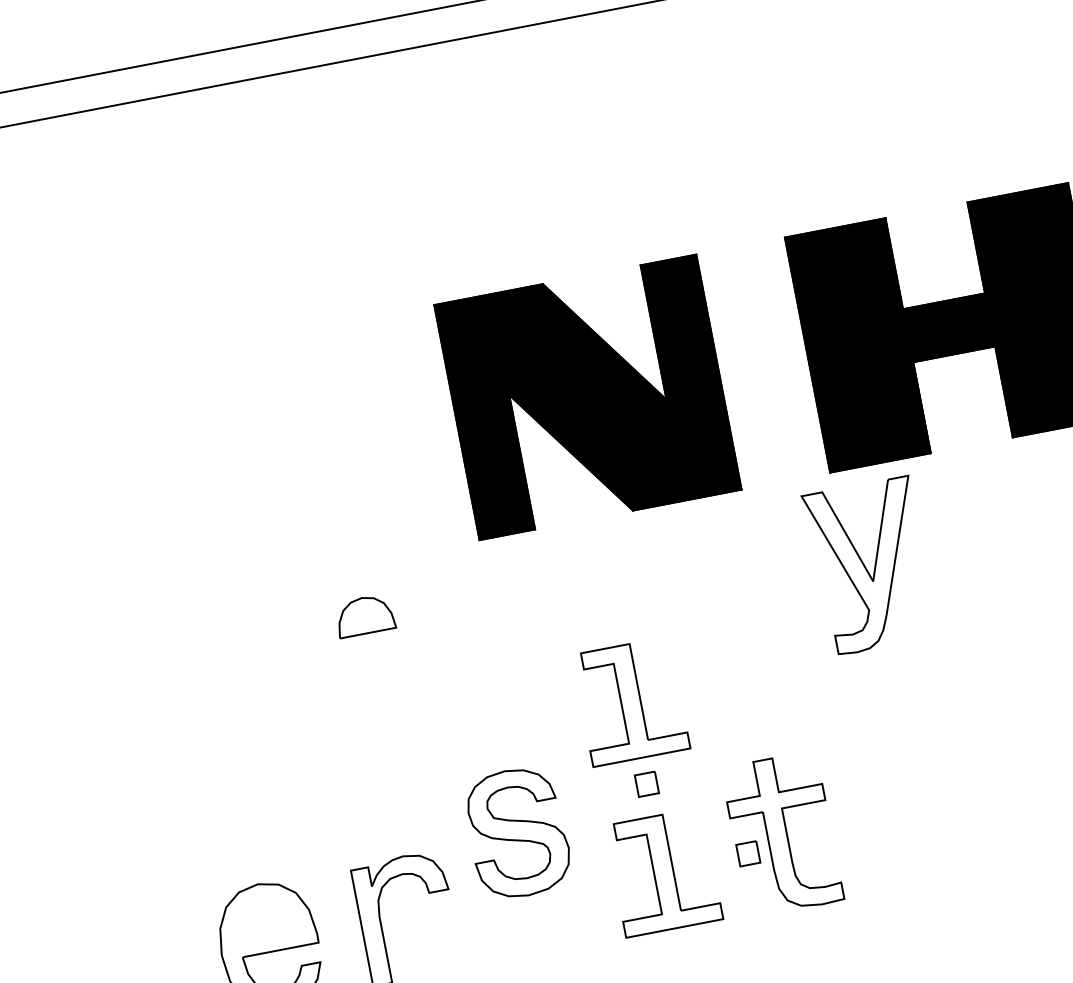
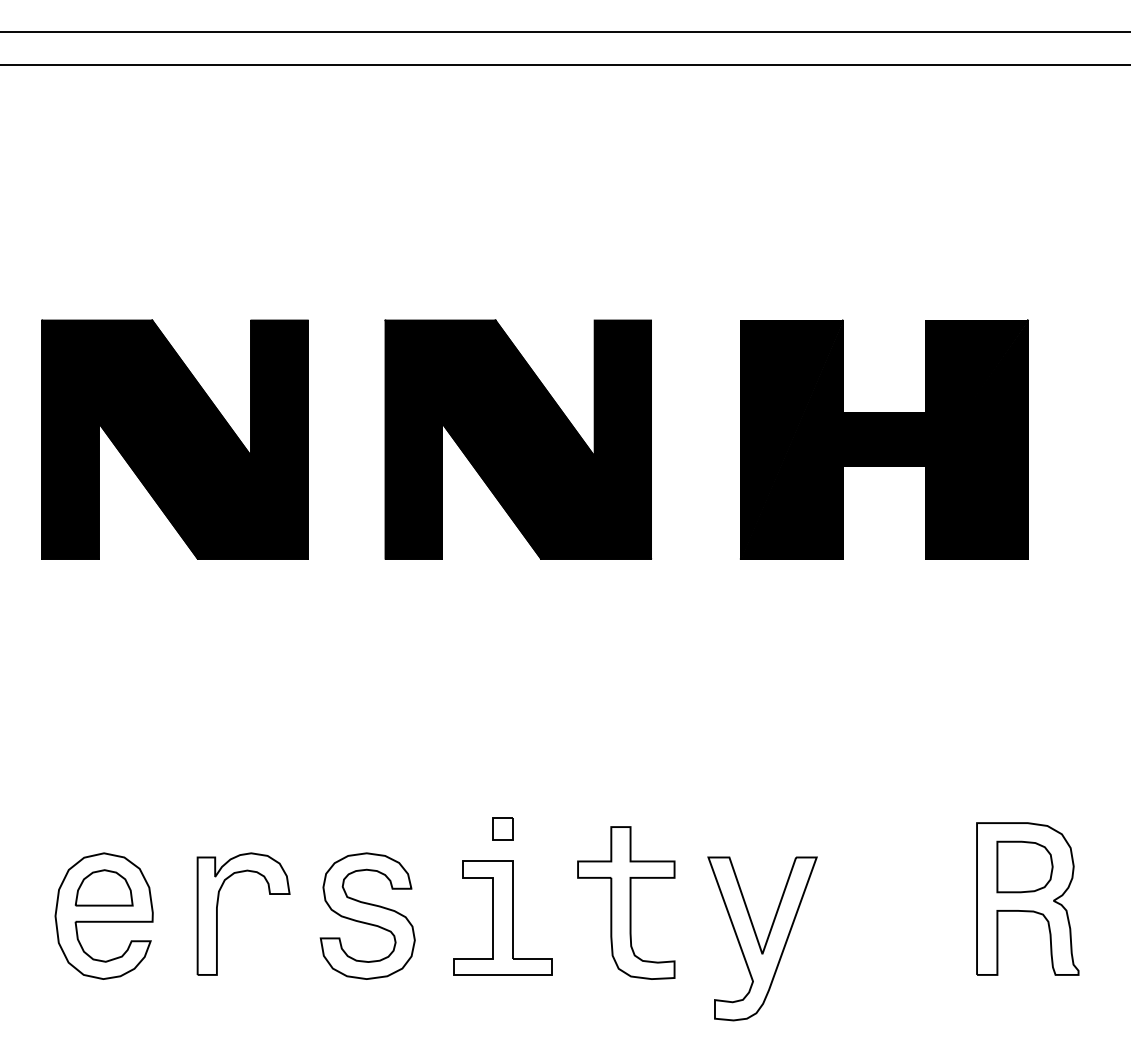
part: (248, 462) -> (174, 439), added
part: (870, 565) -> (762, 938), moved
part: (364, 615) -> (103, 887), moved
part: (630, 701) -> (502, 744), removed
part: (517, 832) -> (367, 915), moved
part: (747, 853) -> (588, 915), removed

